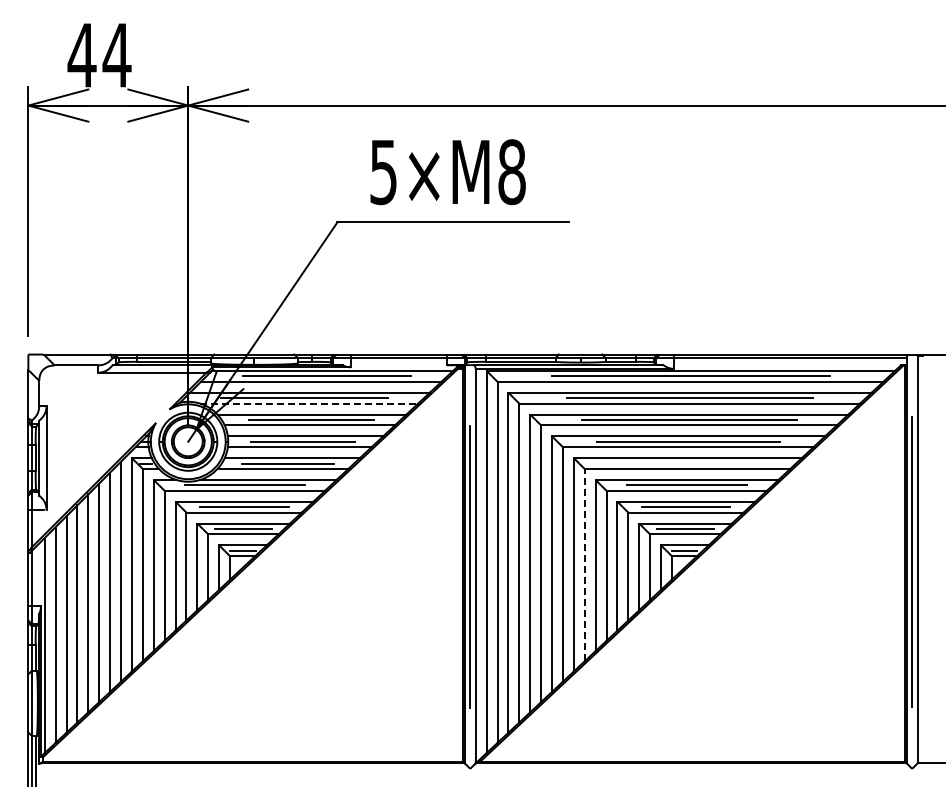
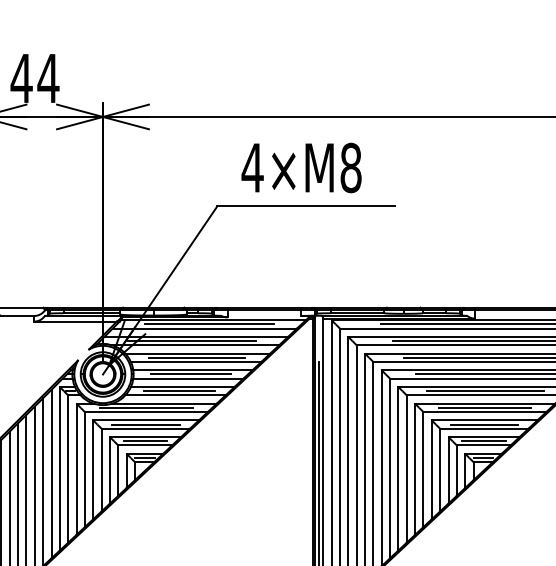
text: (383, 172) -> (252, 168), 5×M8 -> 4×M8
line: (309, 403) -> (195, 345), dashed -> solid
line: (687, 463) -> (485, 391), added
line: (584, 564) -> (406, 468), dashed -> solid

